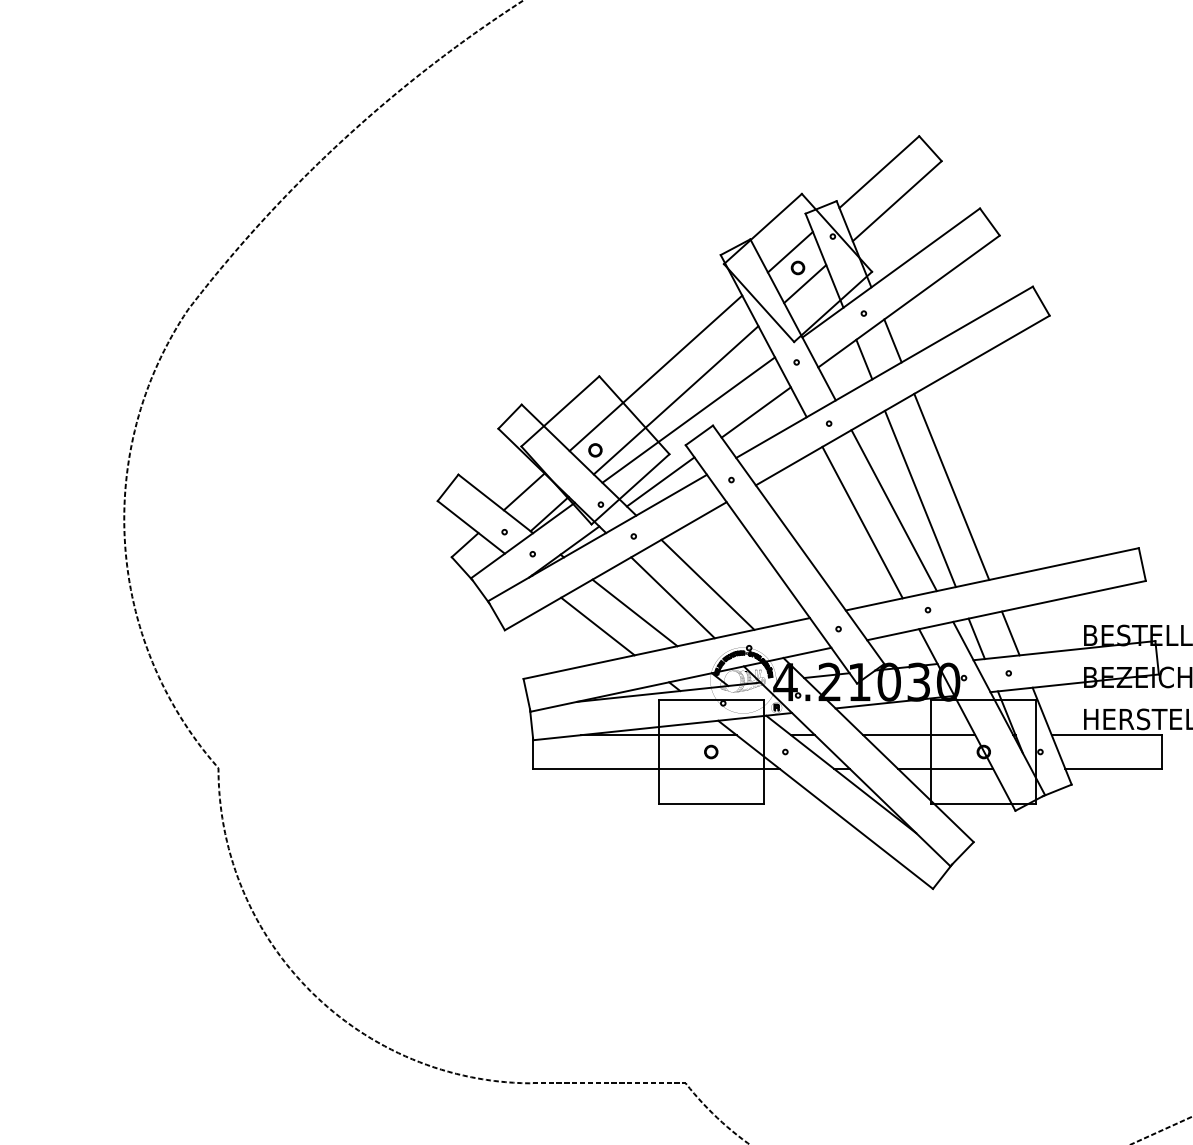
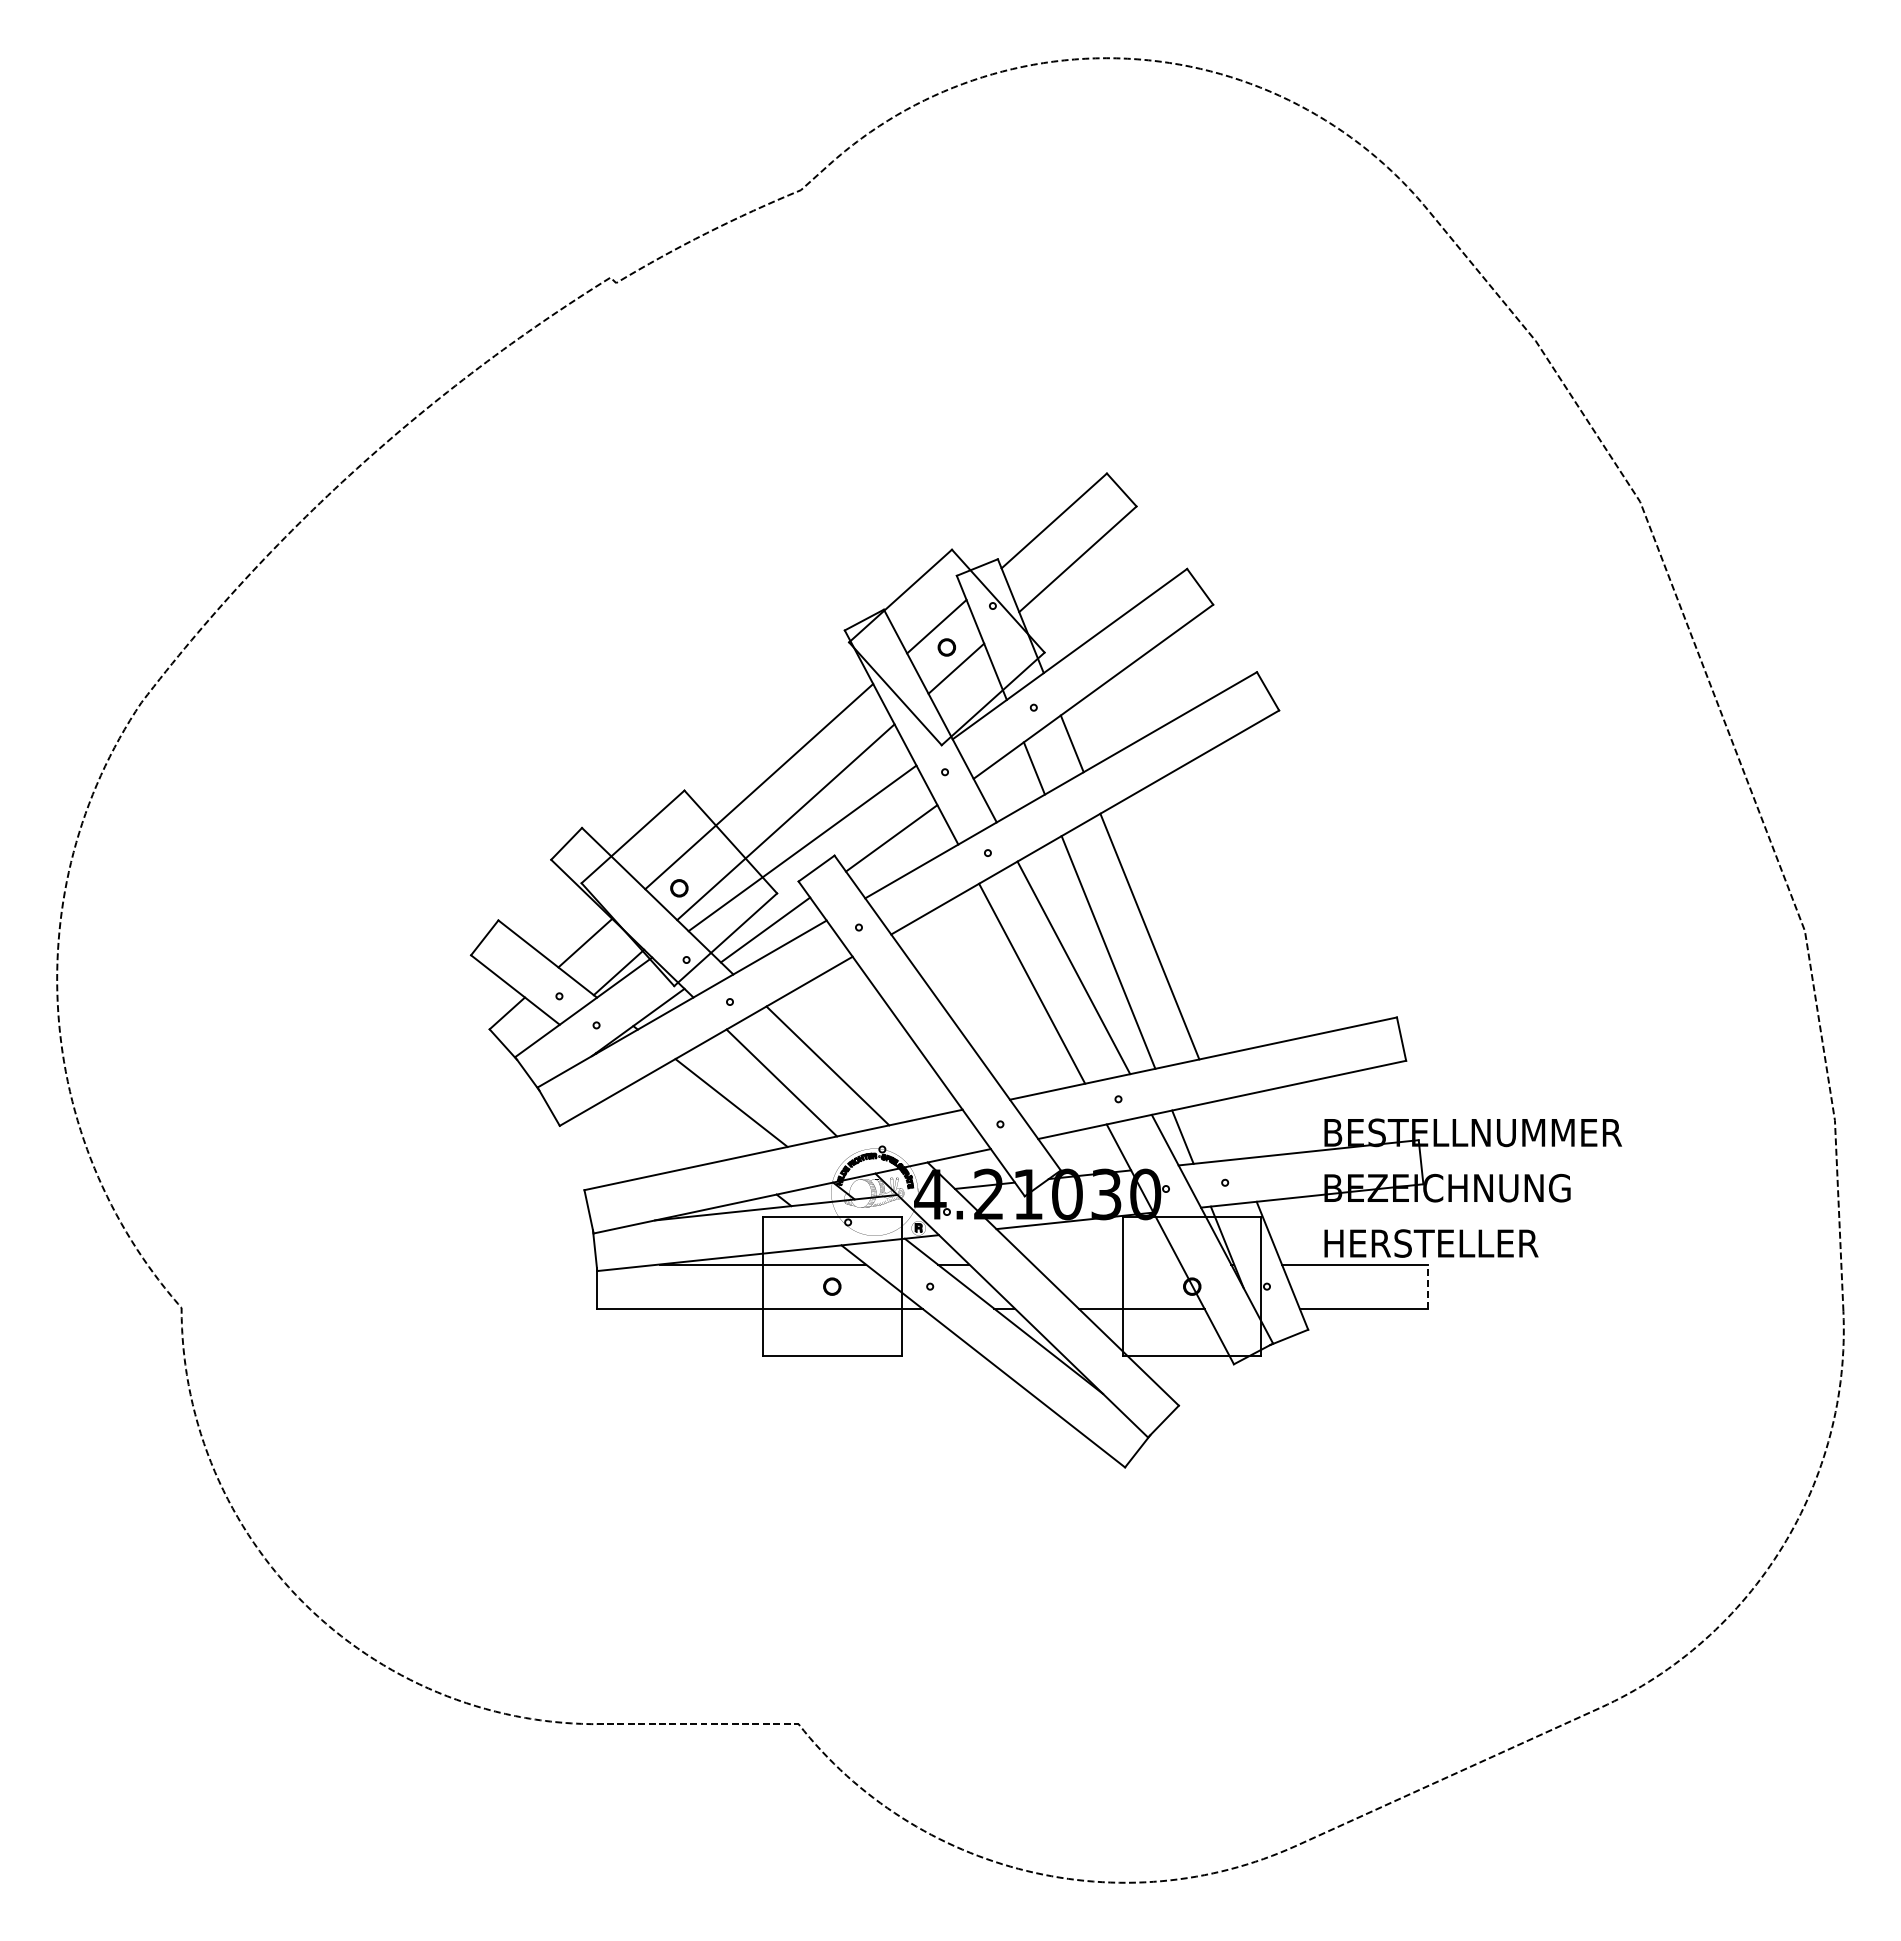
line: (597, 626) -> (682, 1120), removed
line: (1010, 633) -> (1227, 1130), removed
line: (919, 735) -> (1107, 1264), removed
line: (1162, 751) -> (1427, 1286), solid -> dashed

